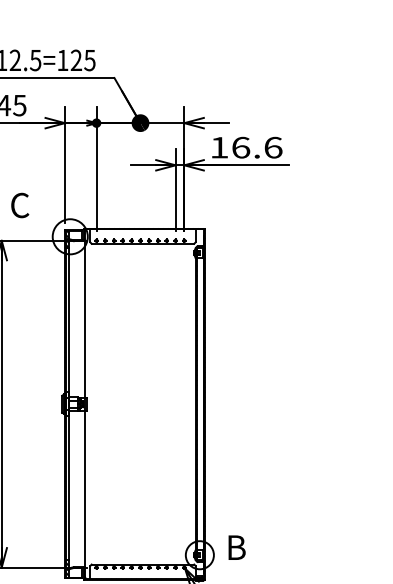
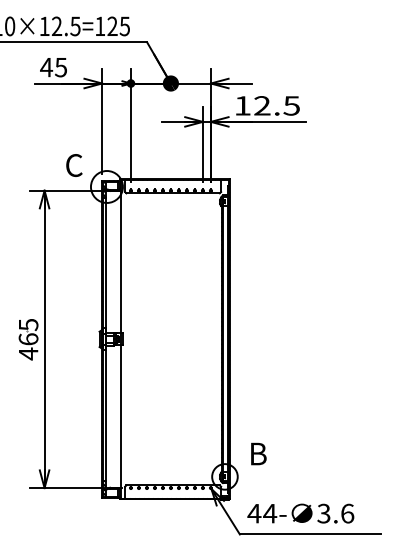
text: (257, 147) -> (277, 105), 16.6 -> 12.5
text: (20, 205) -> (74, 165), moved
text: (236, 547) -> (258, 453), moved

